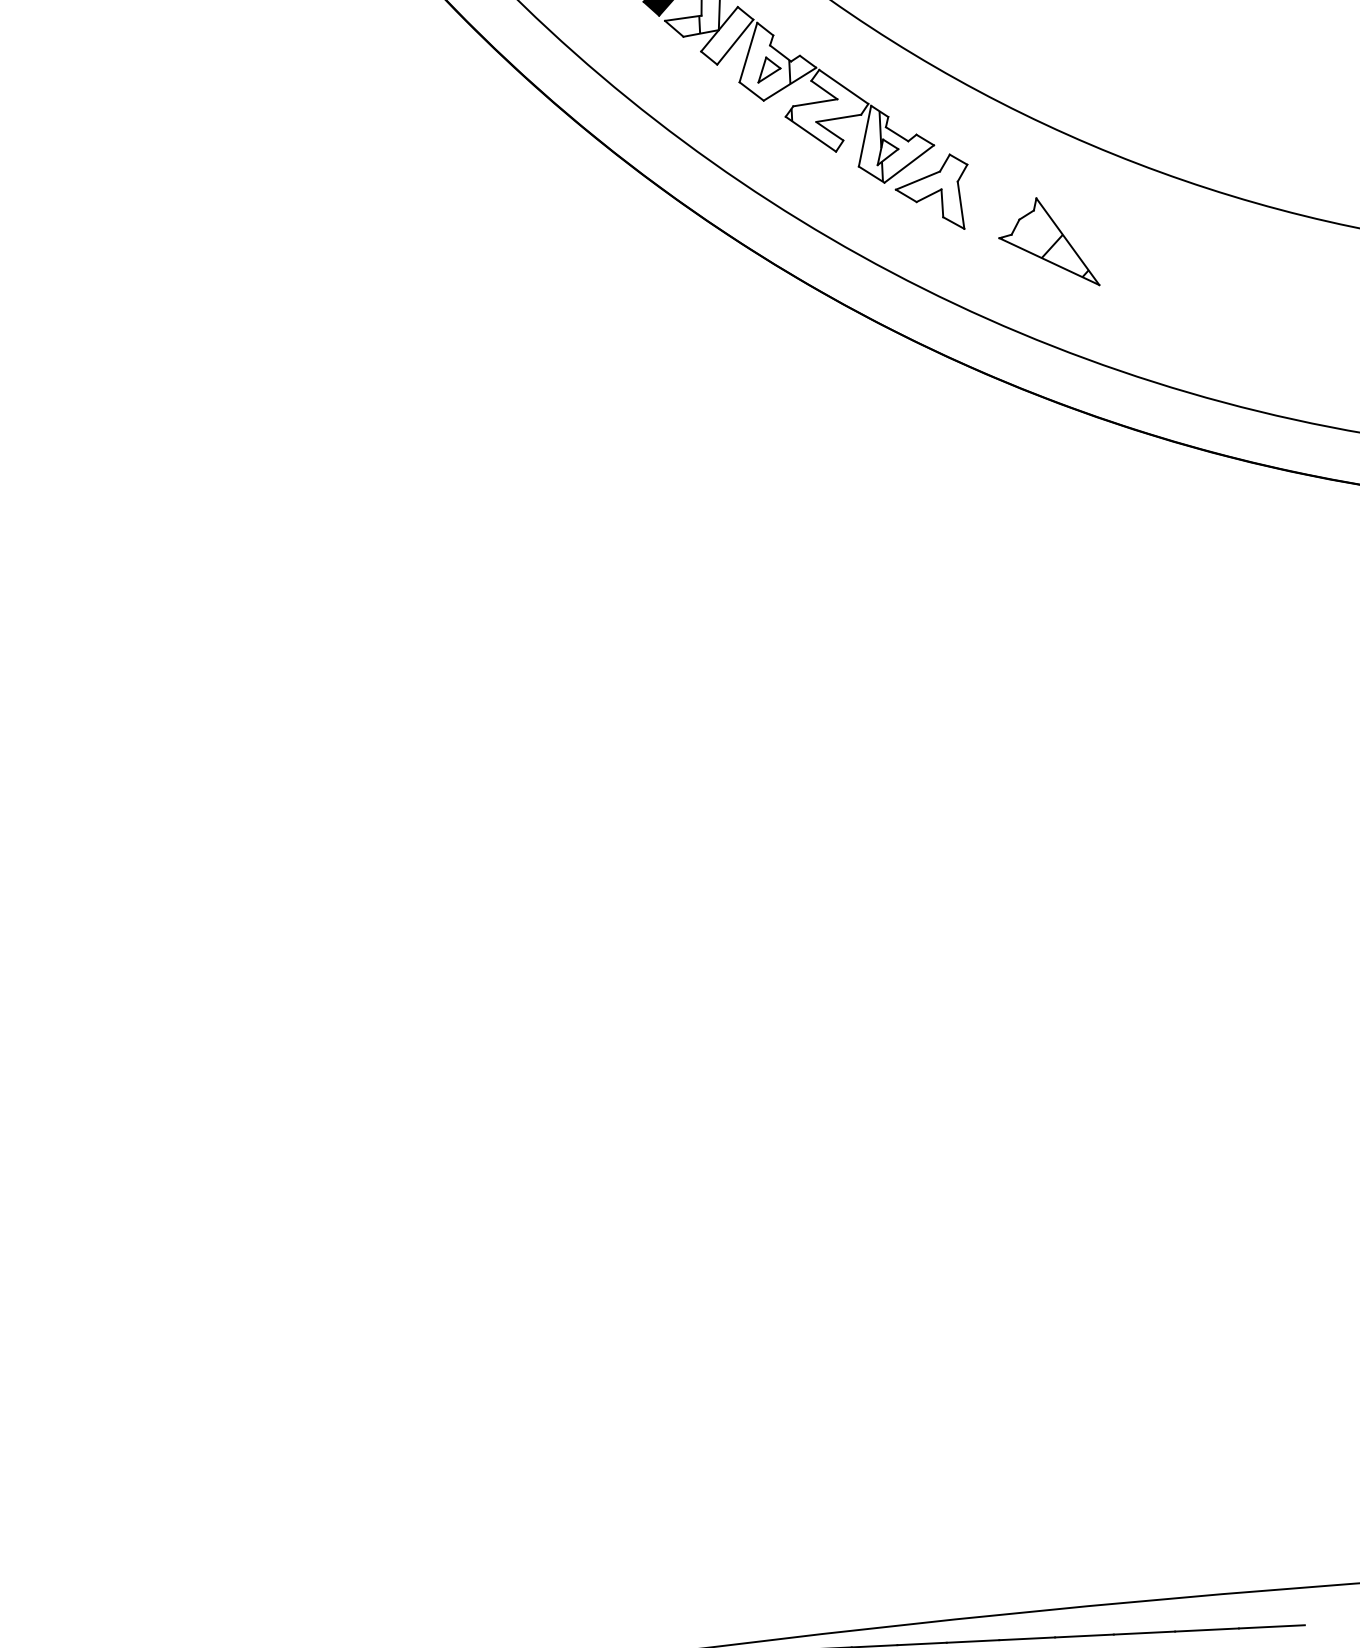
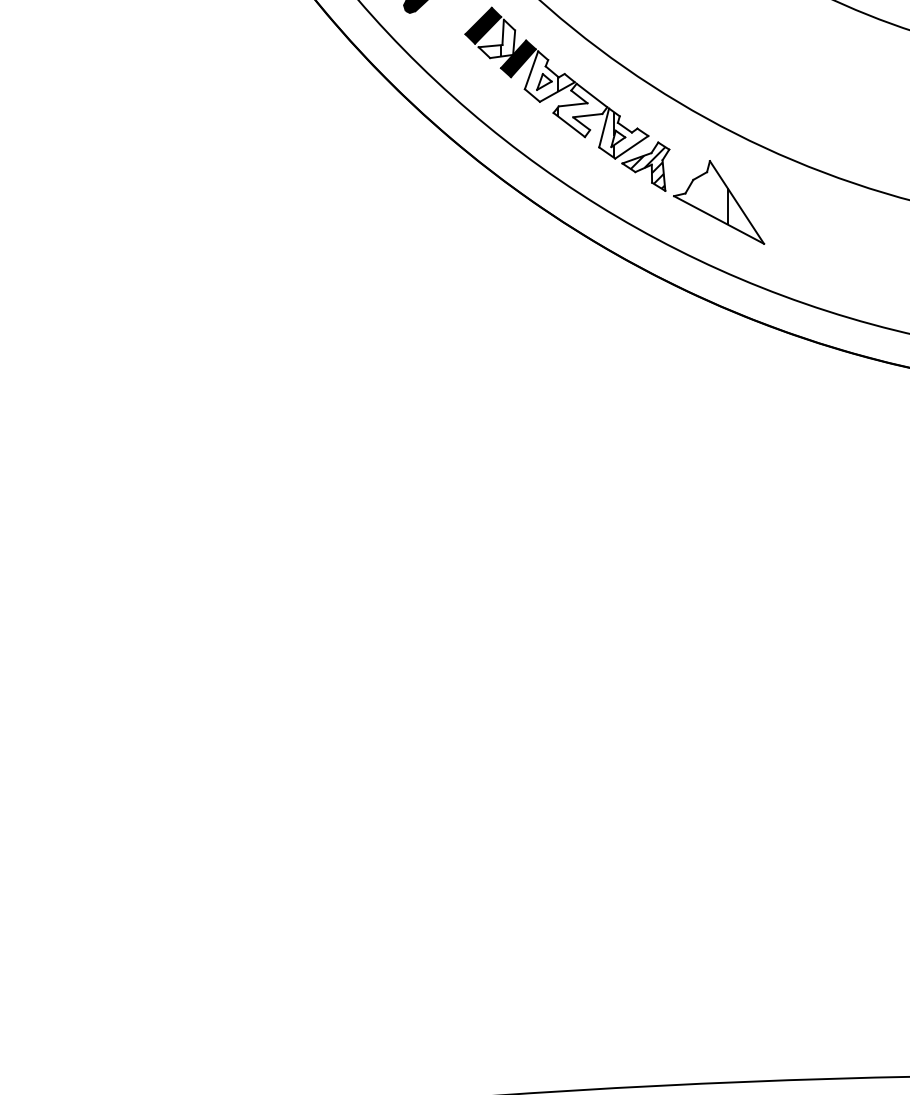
fill: (727, 35) -> (518, 58), added
hatch: (930, 194) -> (644, 167), added
part: (1048, 242) -> (719, 202), size x1.43

